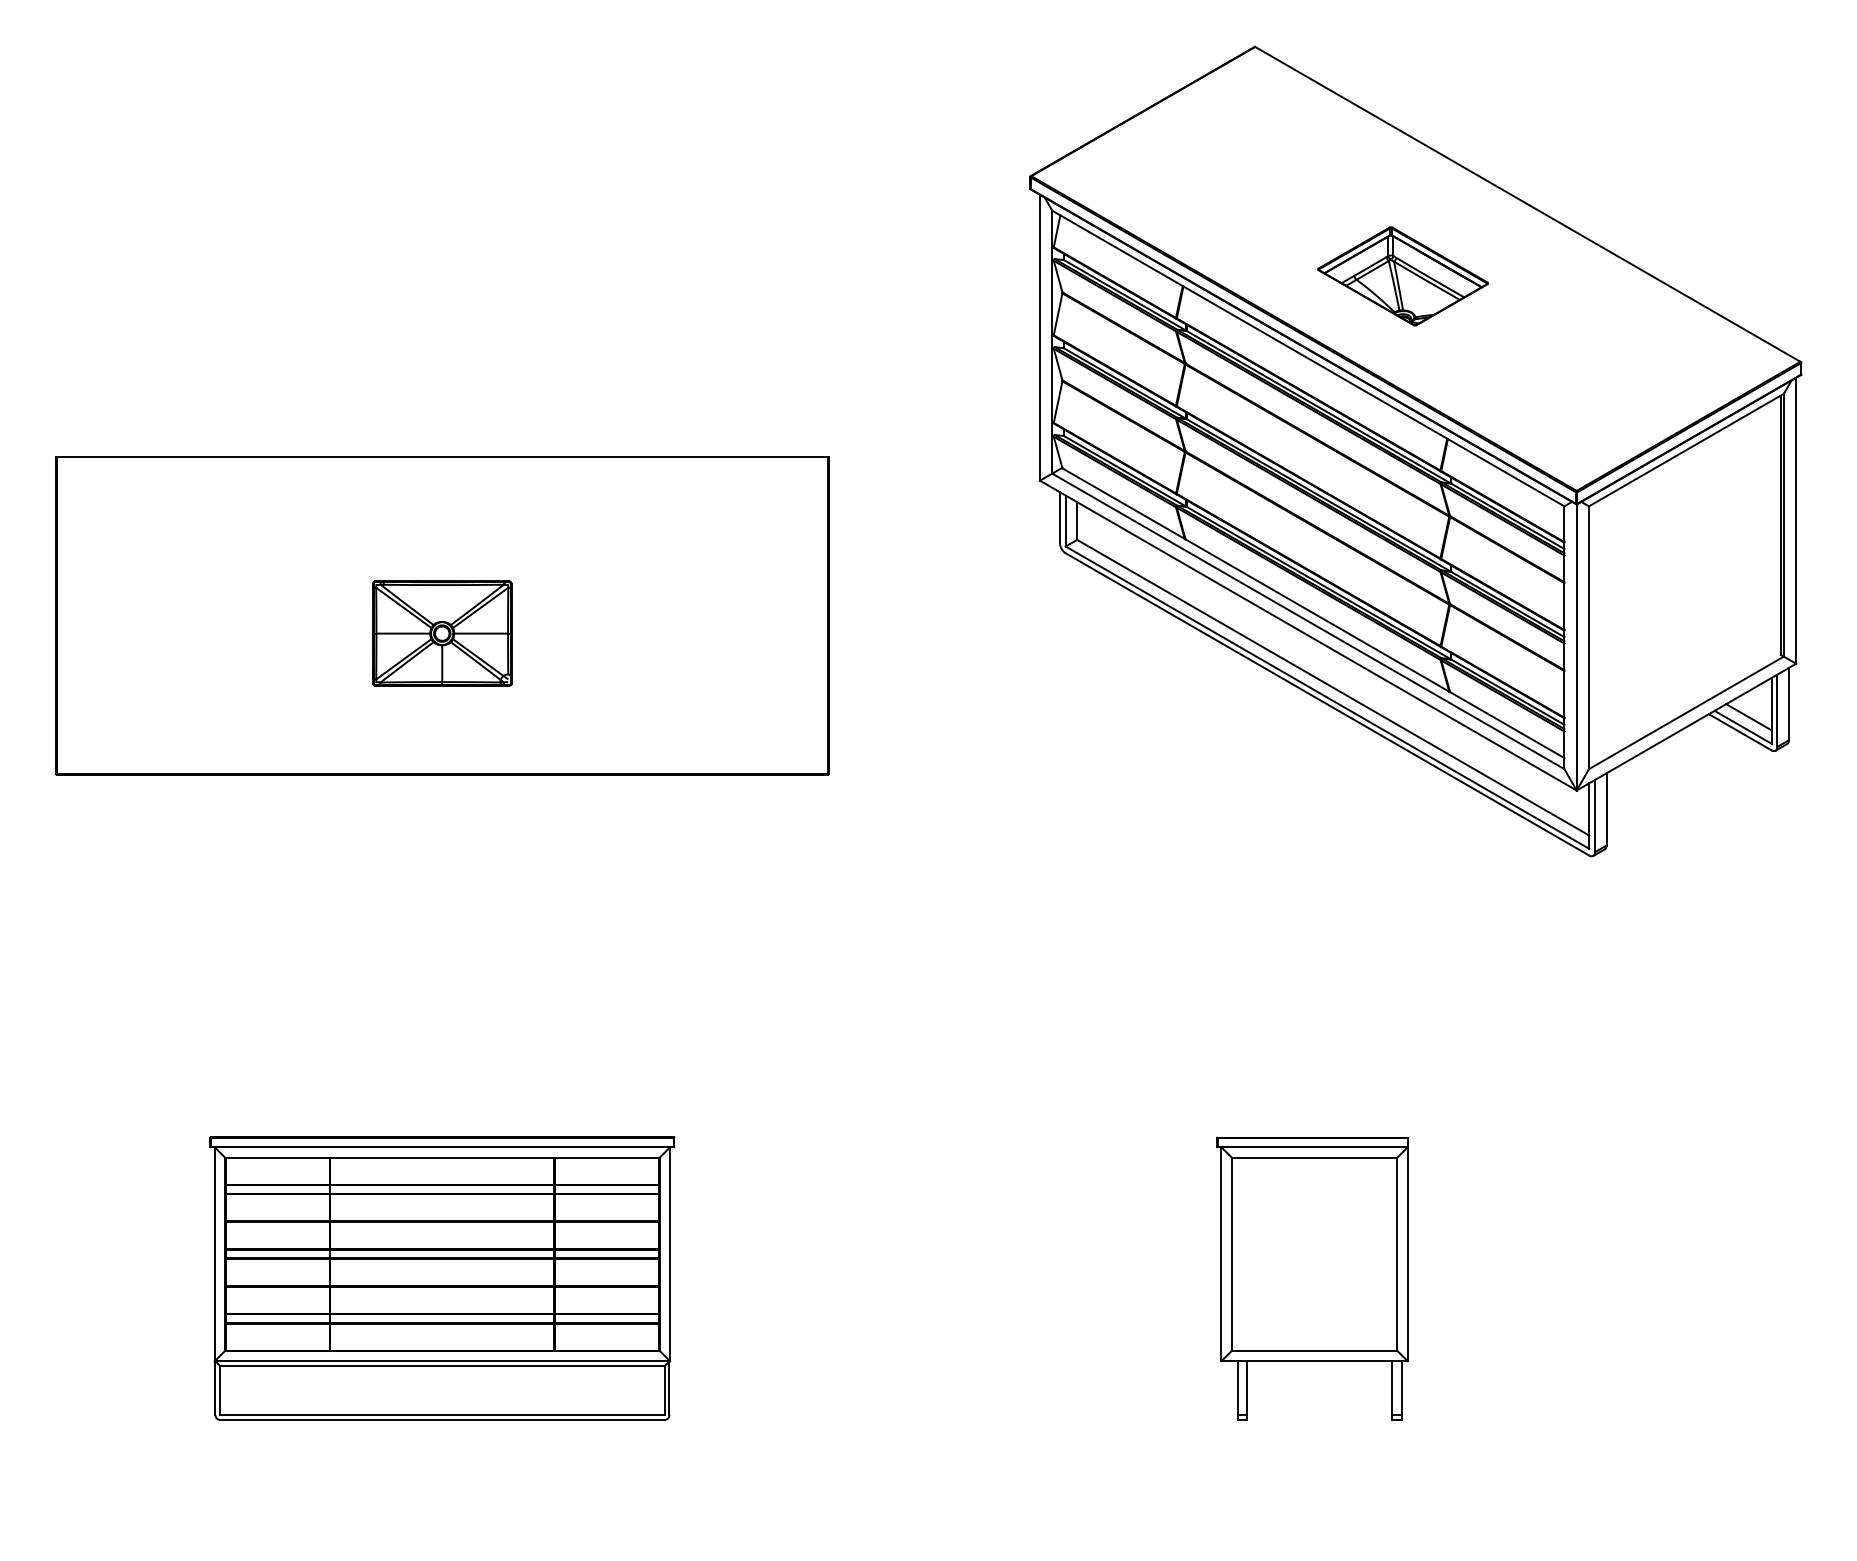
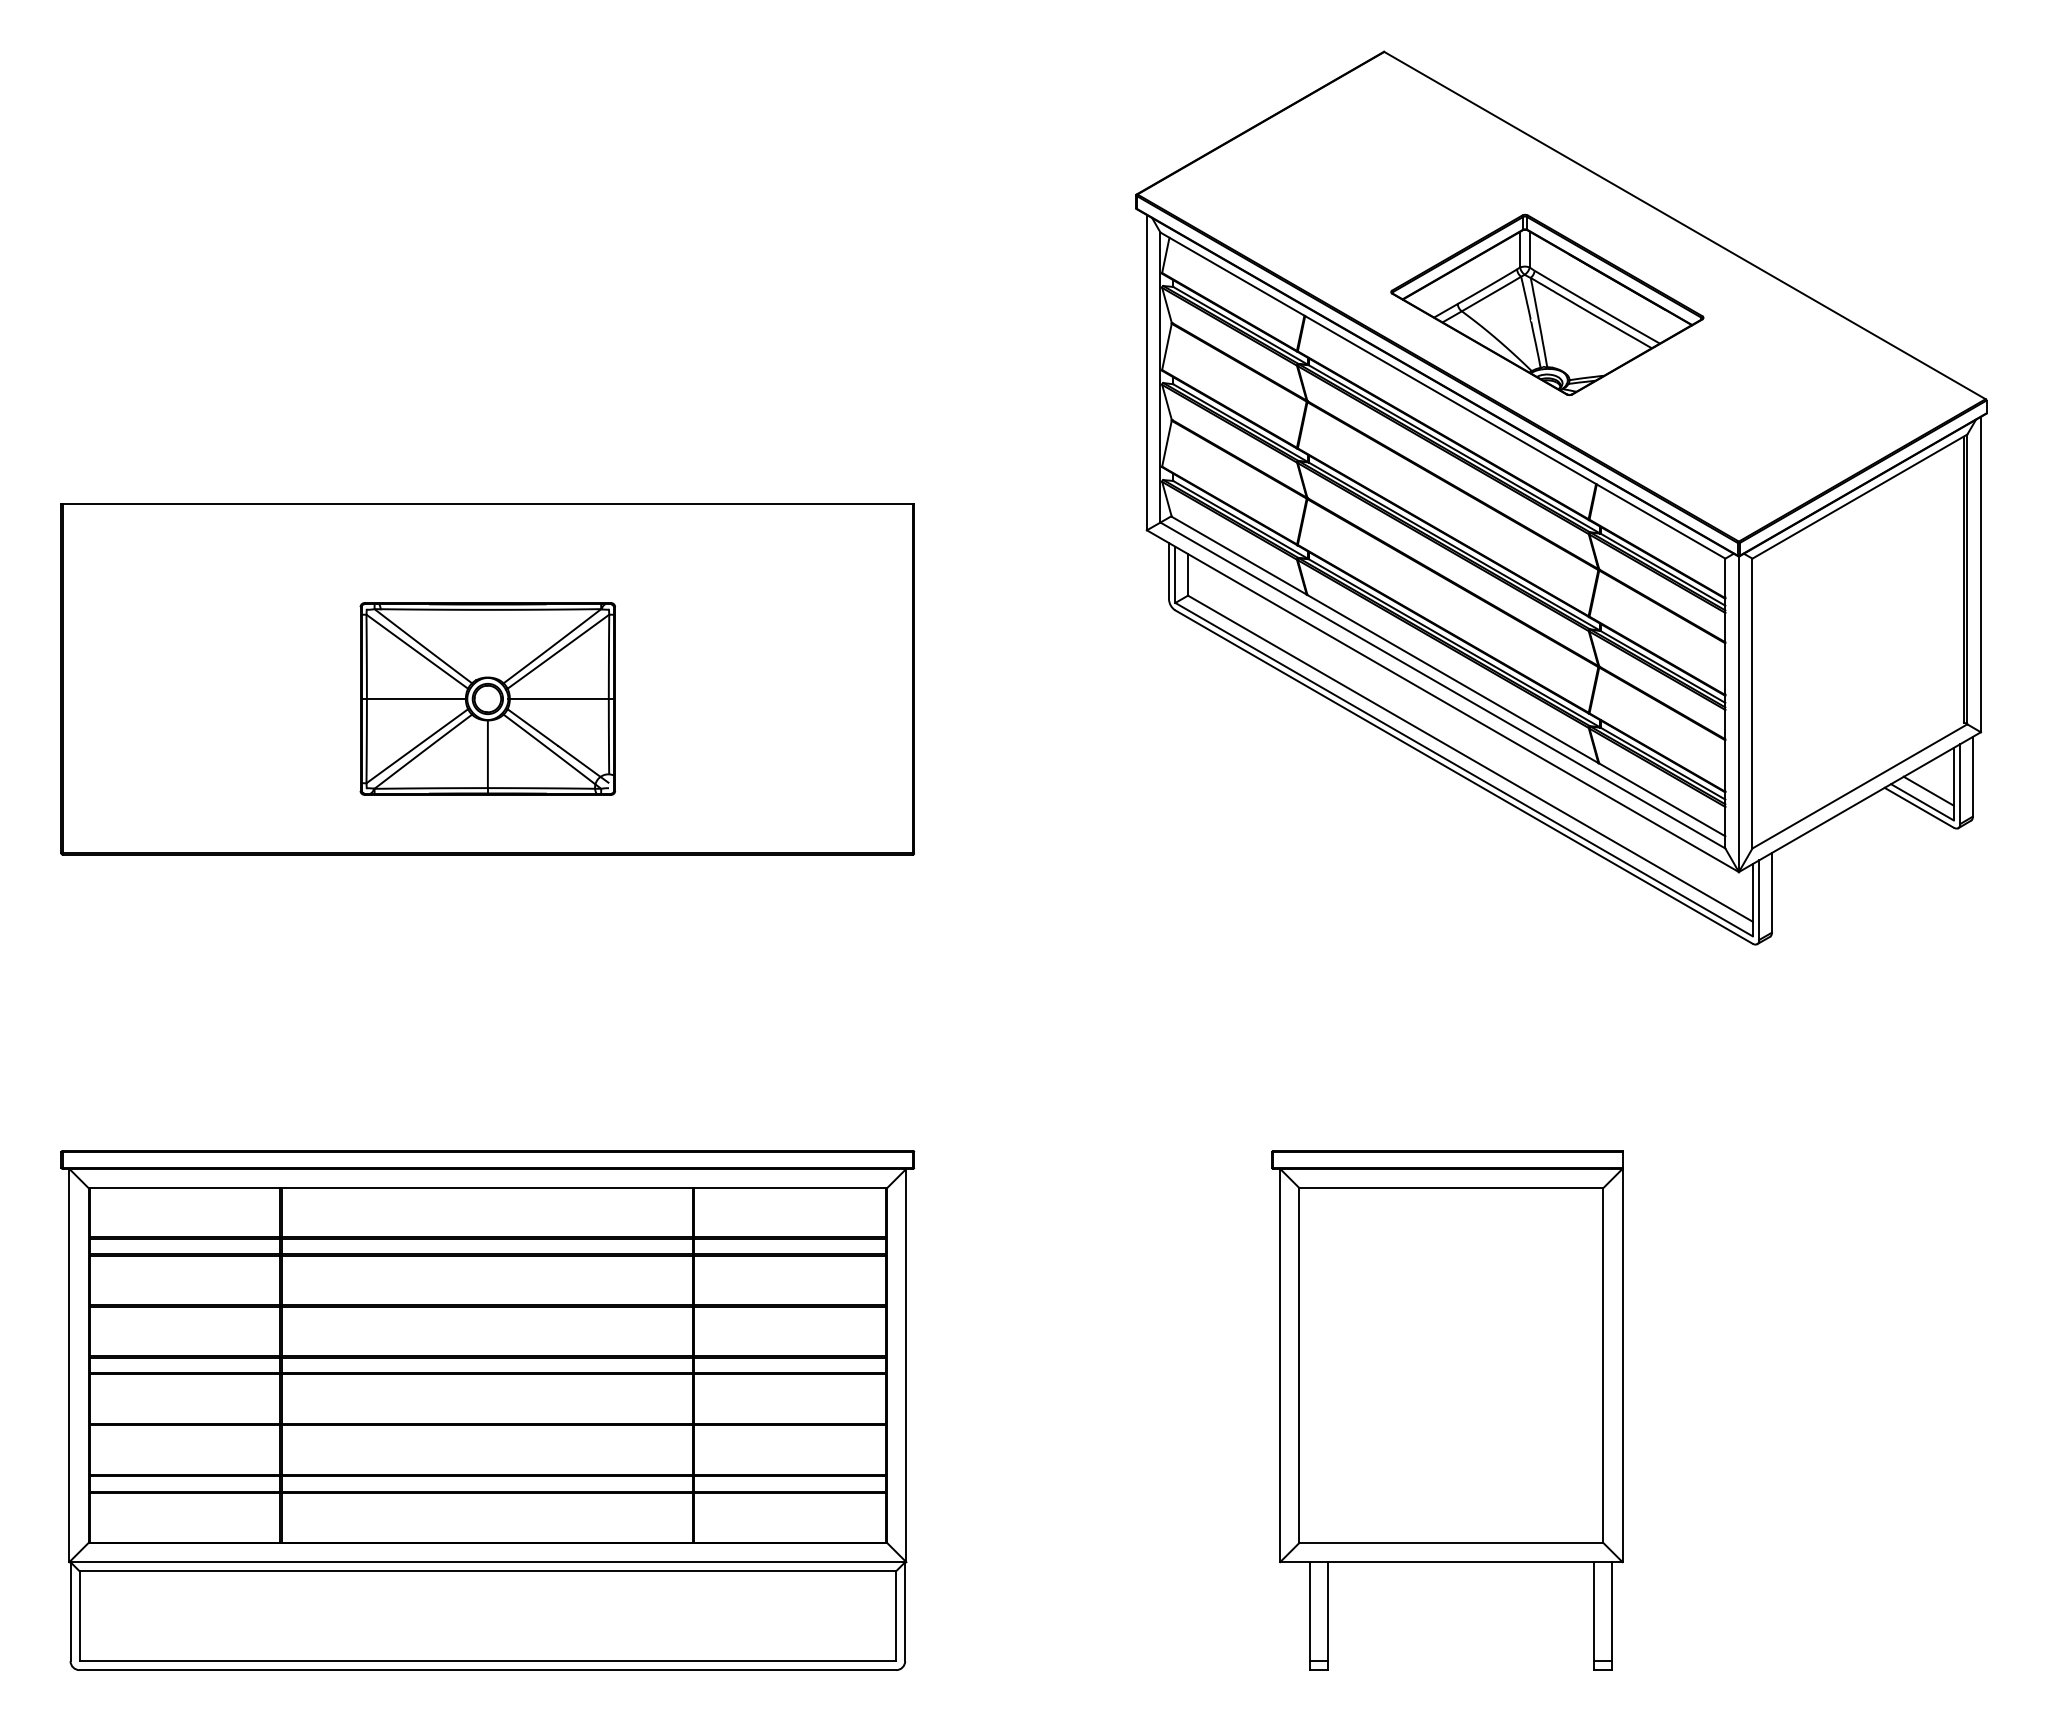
part: (1403, 275) -> (1547, 304), size x1.67
part: (442, 633) -> (487, 698), size x1.67
part: (442, 1278) -> (487, 1410), size x1.67
part: (1312, 1278) -> (1447, 1410), size x1.67

